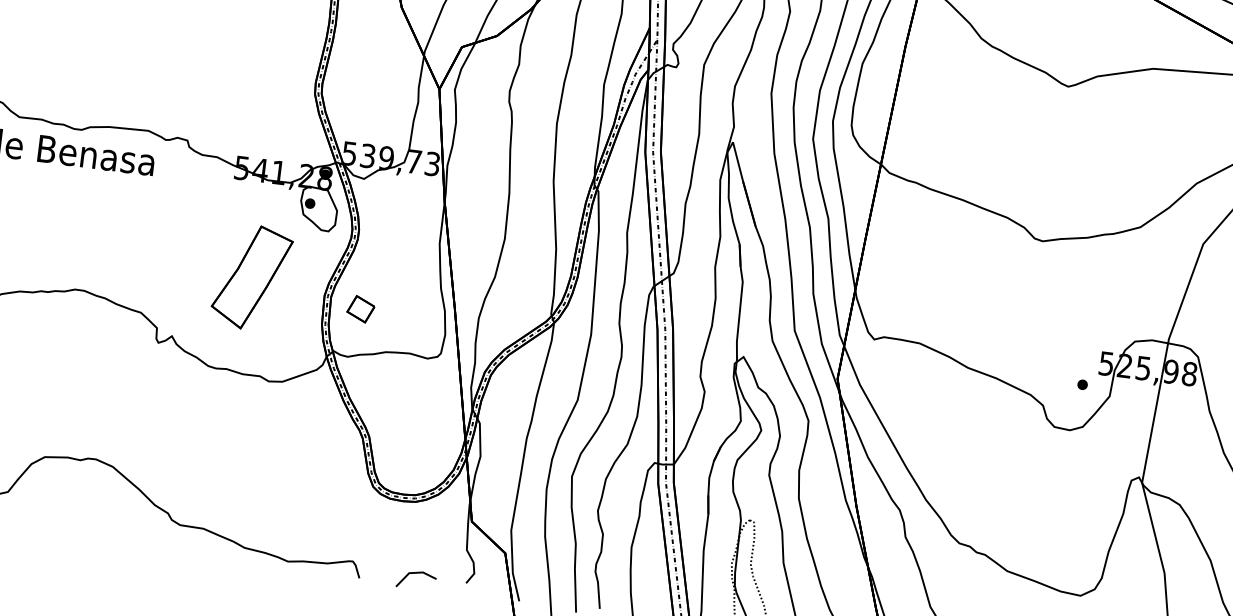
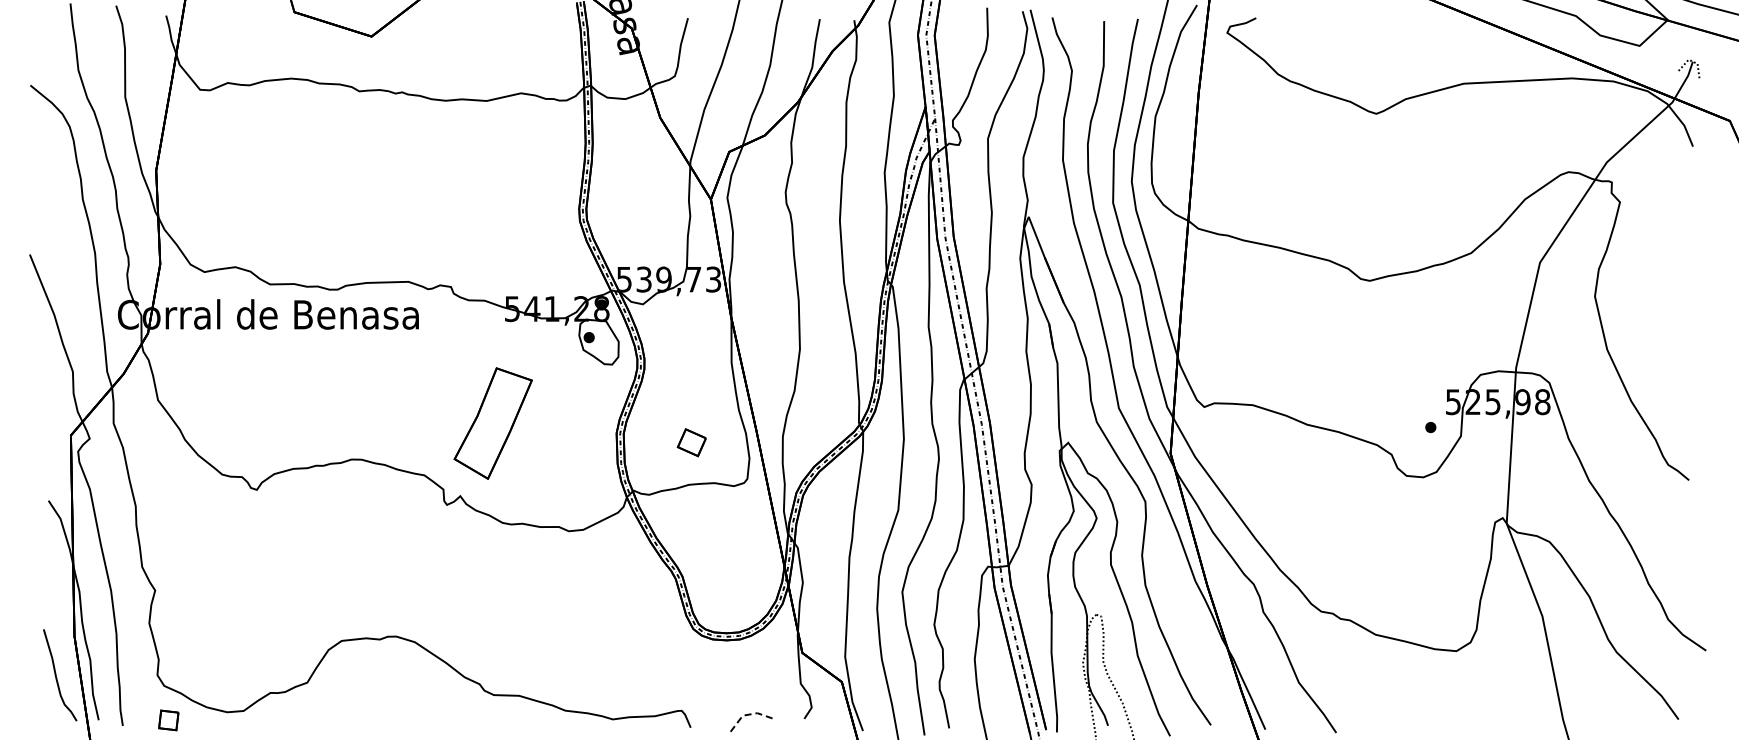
part: (251, 277) -> (492, 423), moved
part: (360, 309) -> (691, 442), moved
line: (413, 572) -> (747, 714), solid -> dashed

